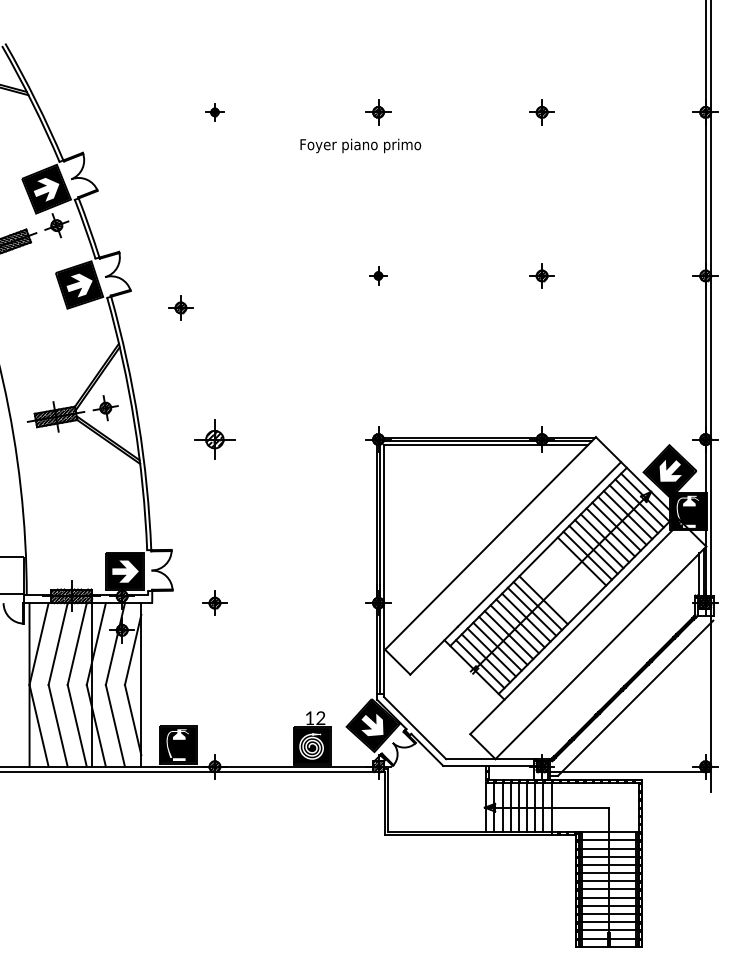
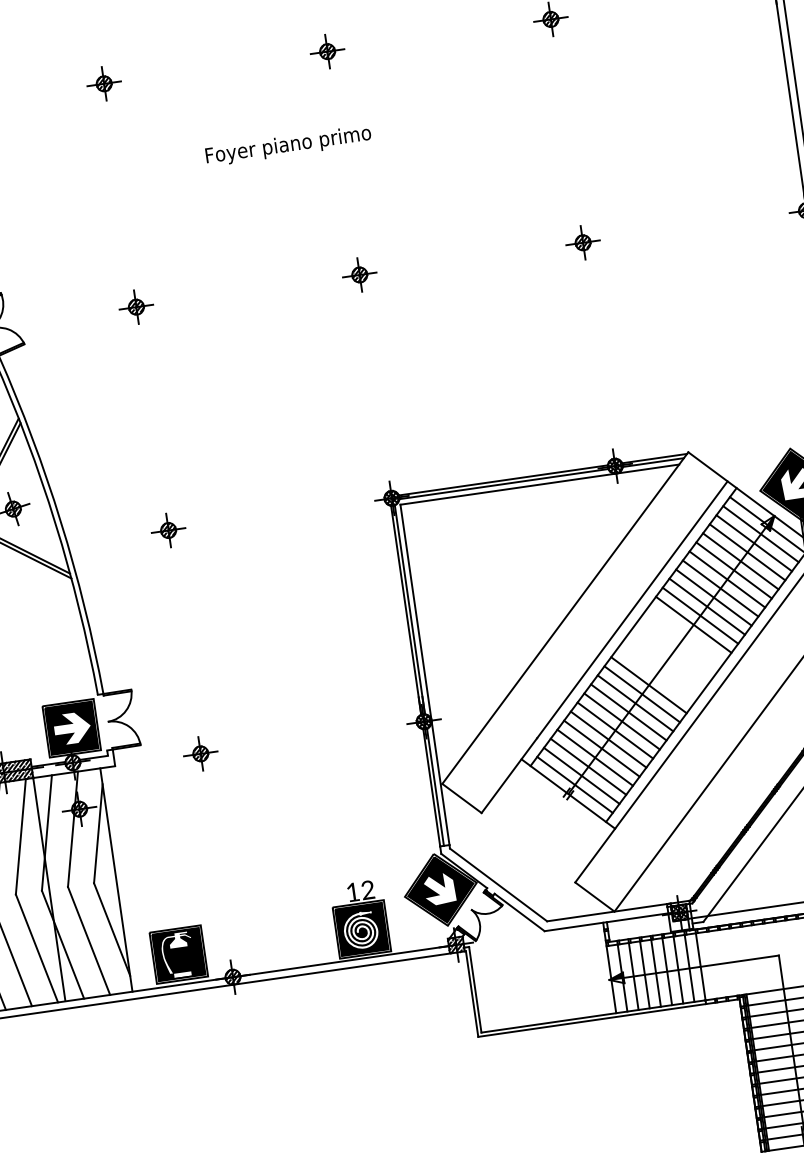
part: (214, 112) -> (103, 84), size x1.43
text: (360, 145) -> (288, 145), moved
part: (378, 275) -> (359, 274), size x1.43
part: (180, 307) -> (135, 306), moved
part: (214, 439) -> (168, 530), size x0.62

